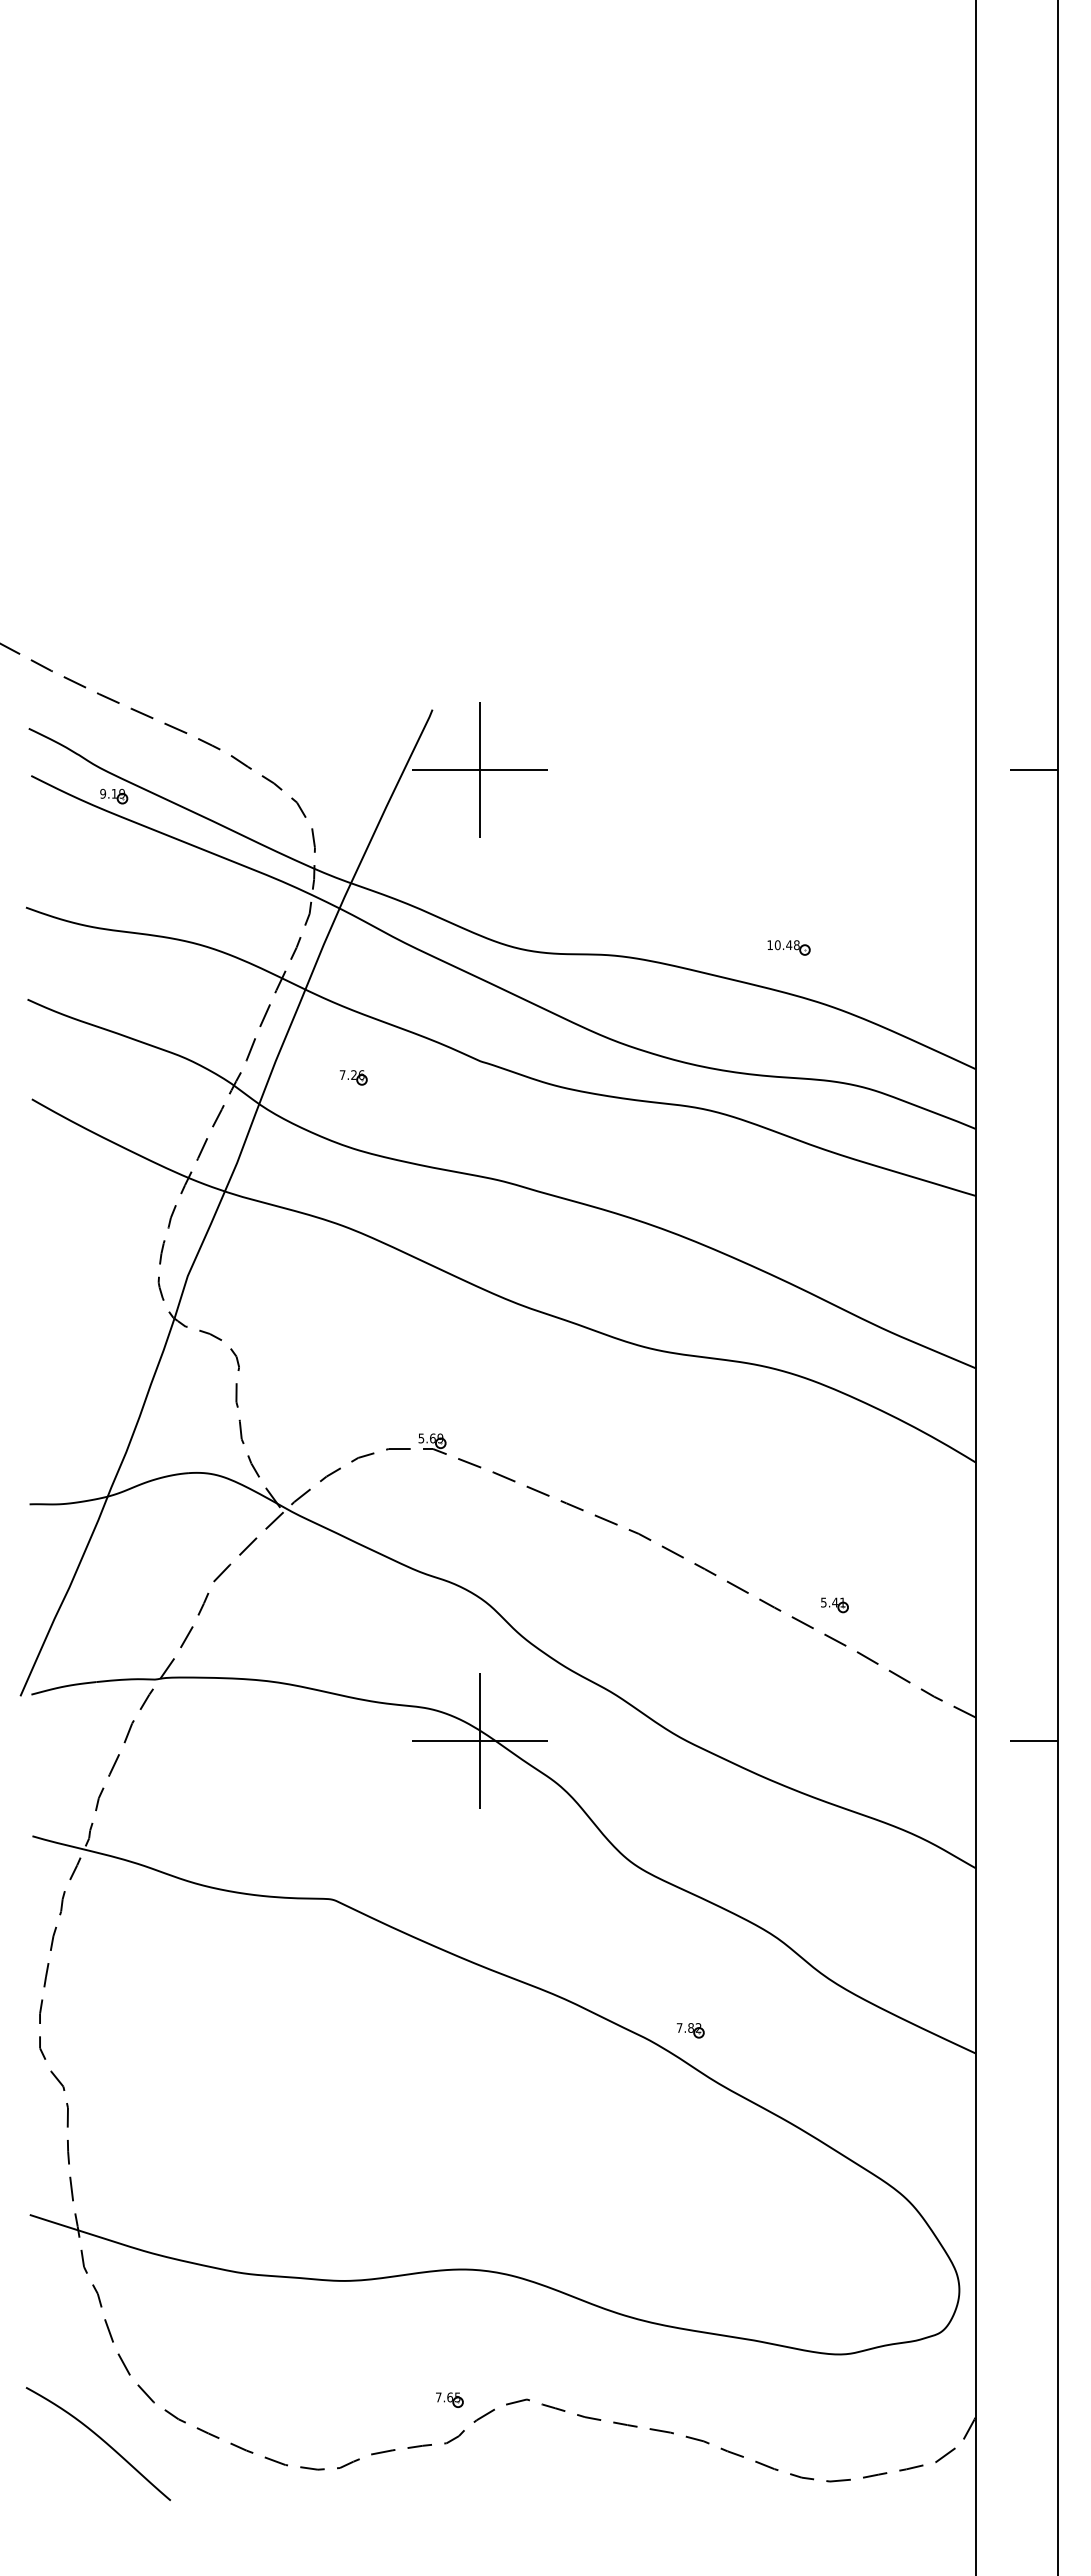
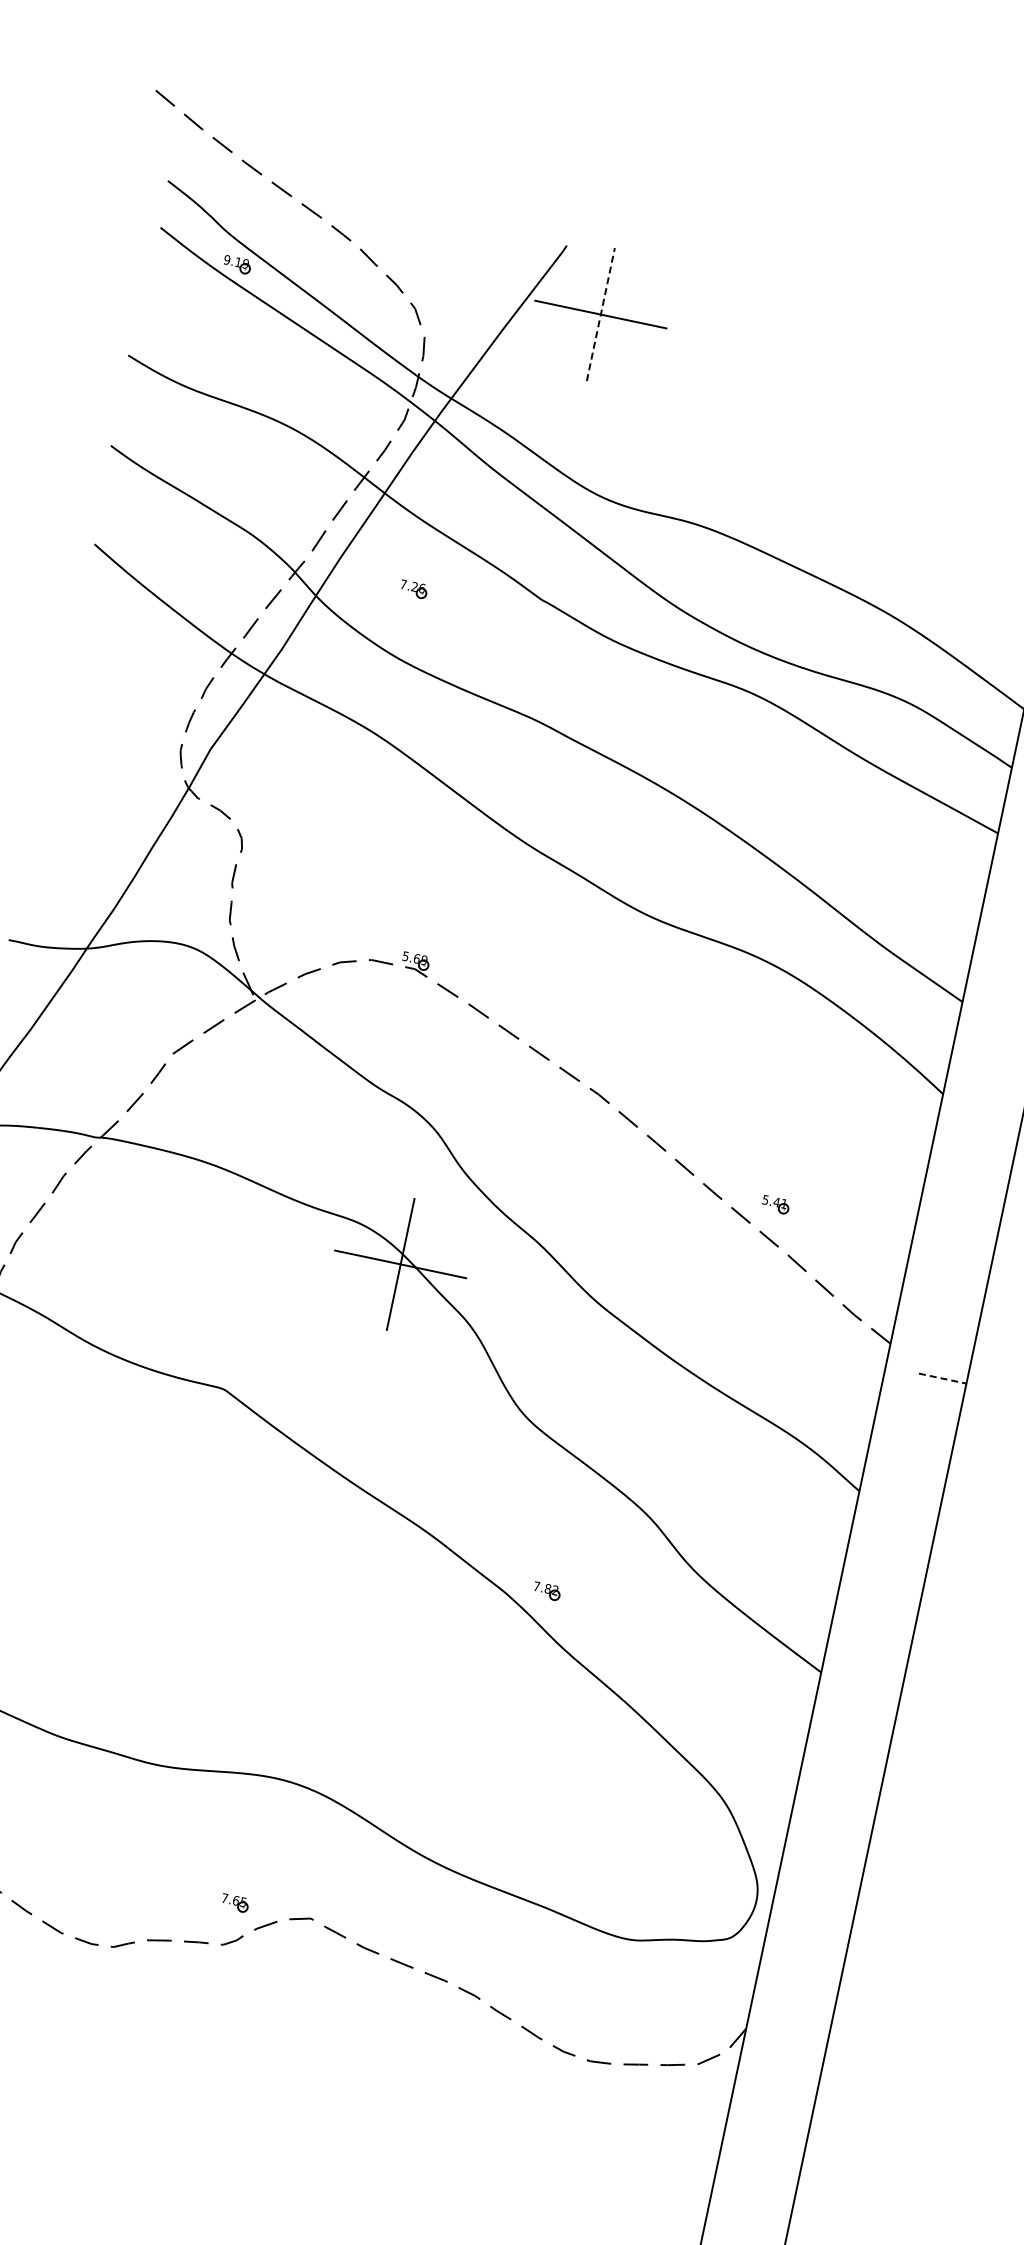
line: (480, 770) -> (601, 314), solid -> dashed
part: (788, 947) -> (866, 551), removed
line: (1034, 1740) -> (943, 1378), solid -> dashed

